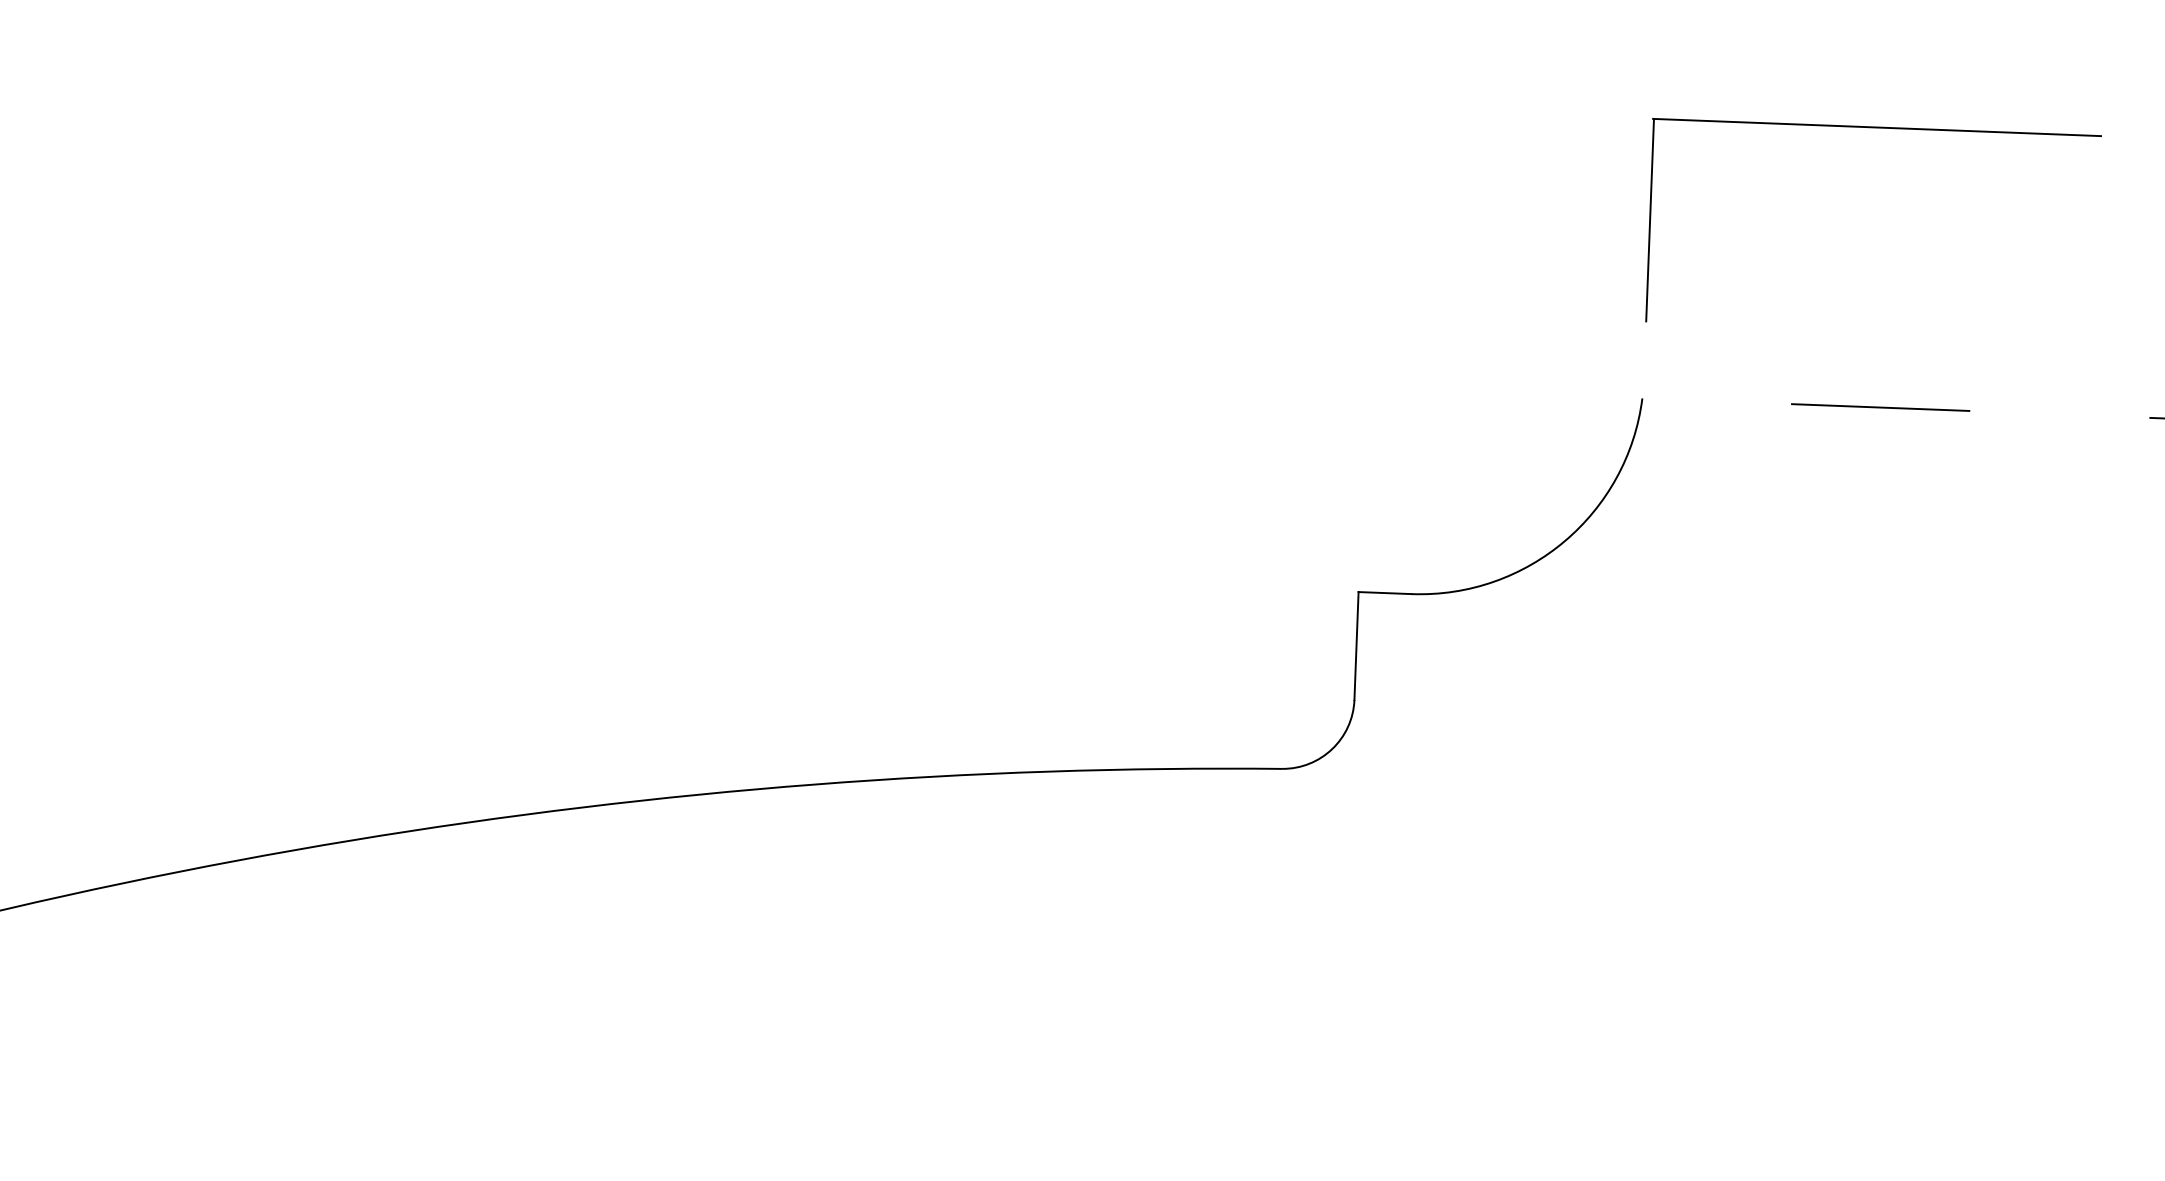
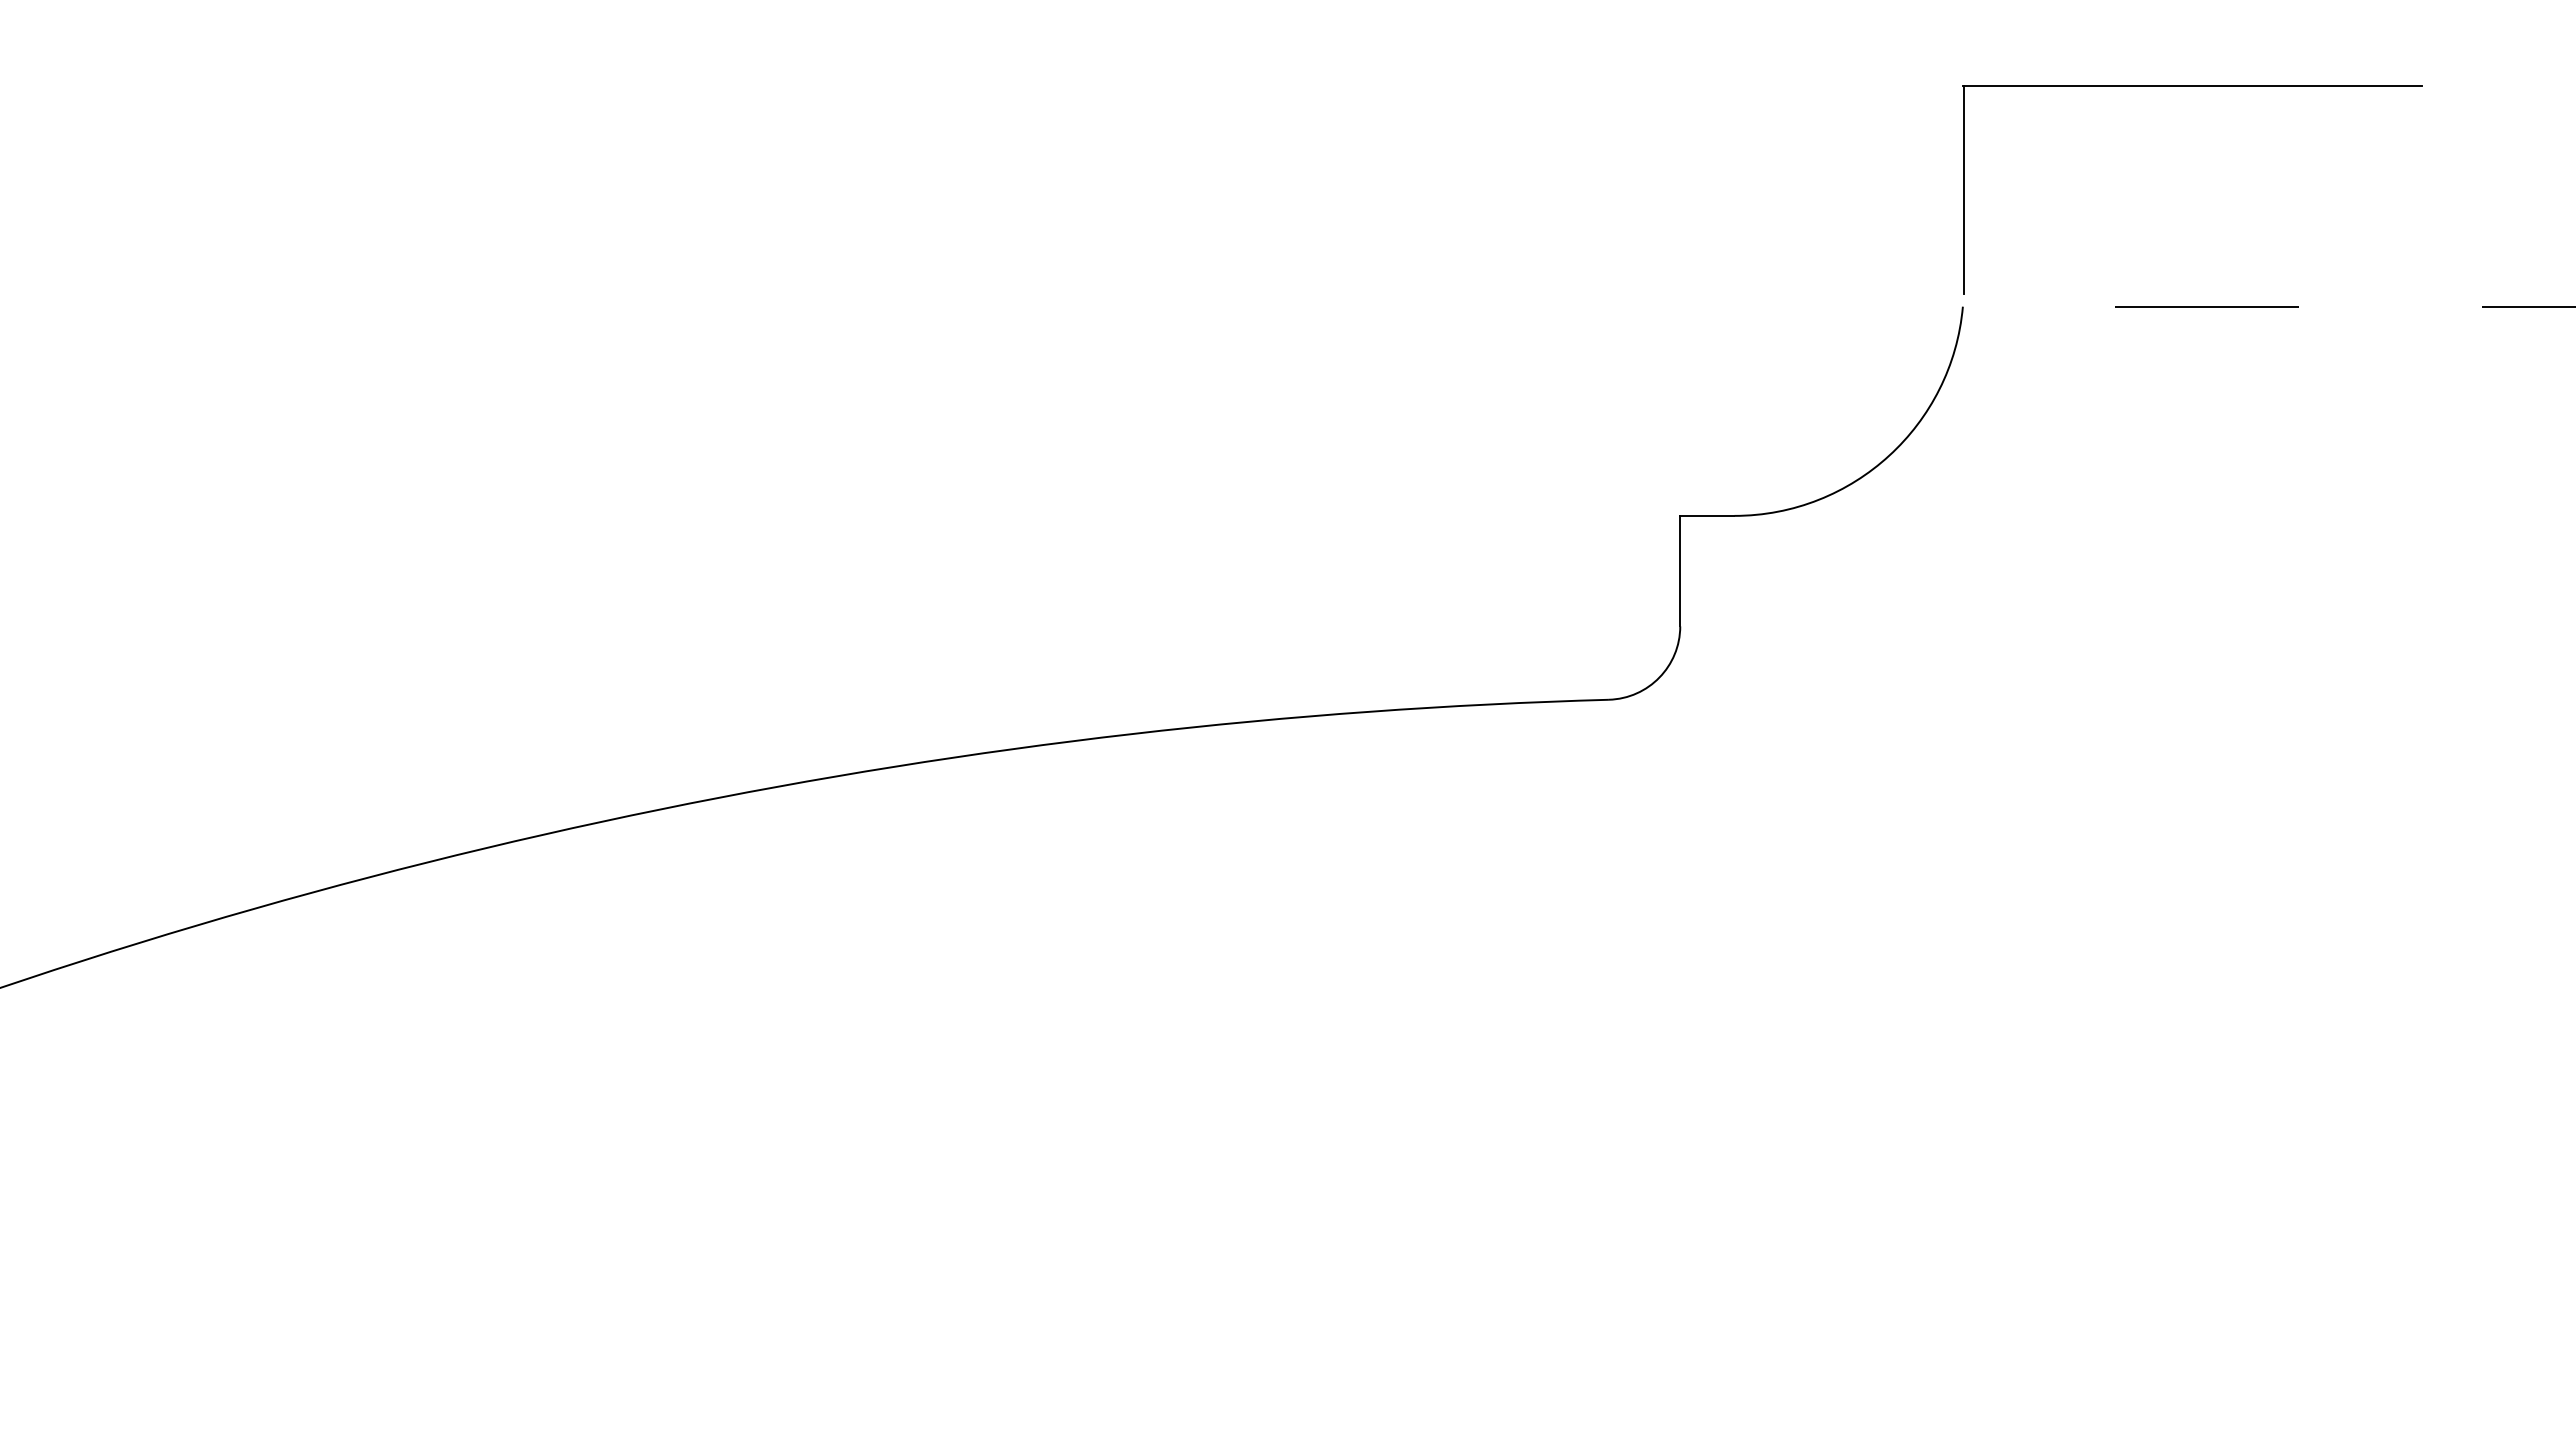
part: (1877, 127) -> (2192, 86), moved

